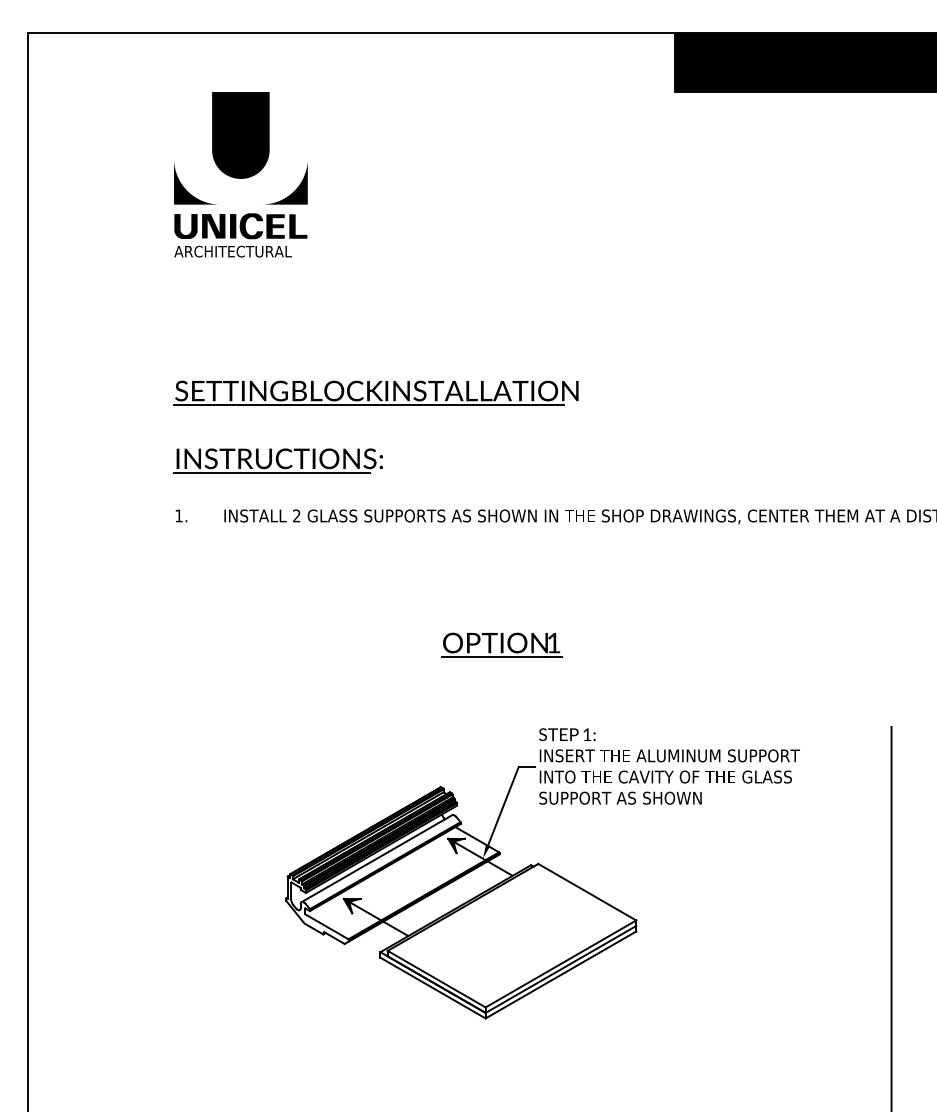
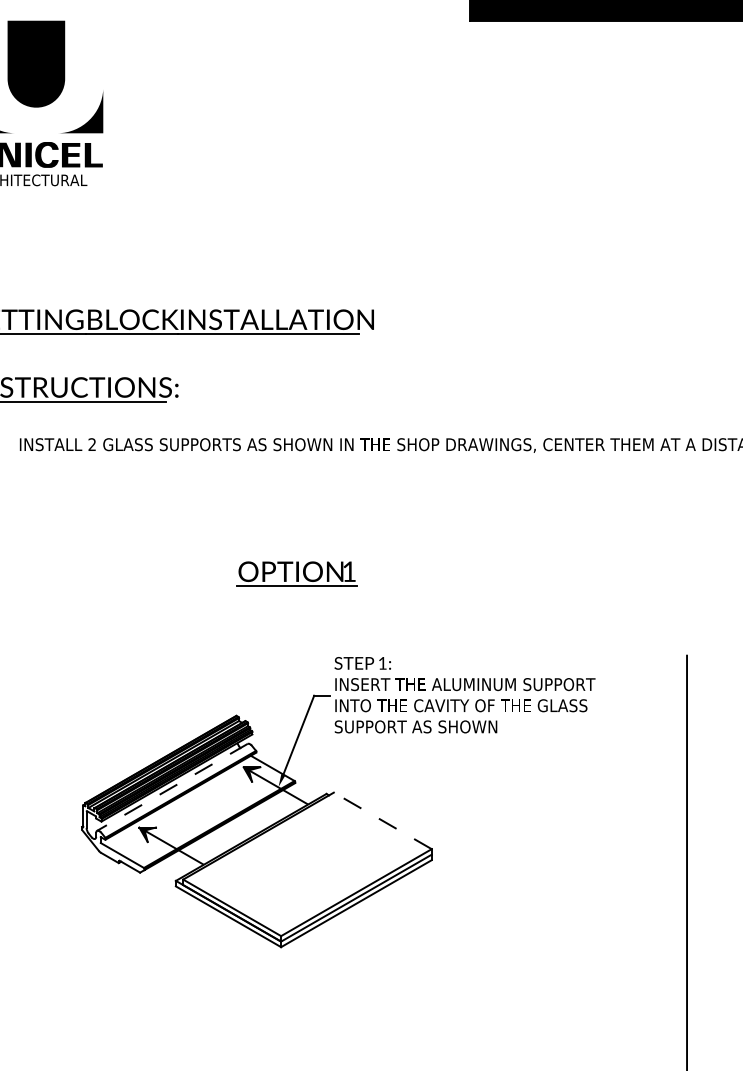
line: (376, 858) -> (171, 787), solid -> dashed
line: (587, 892) -> (382, 821), solid -> dashed

